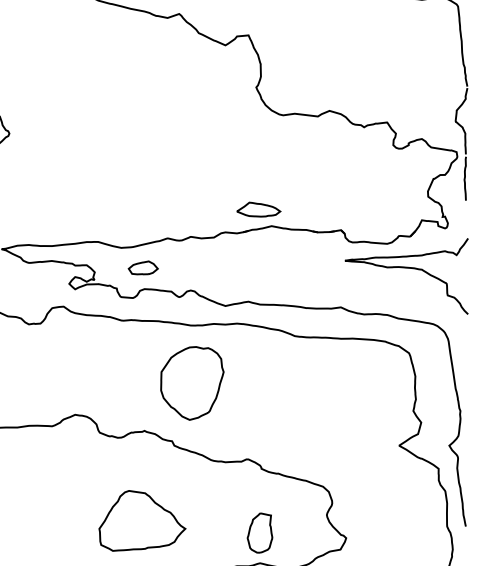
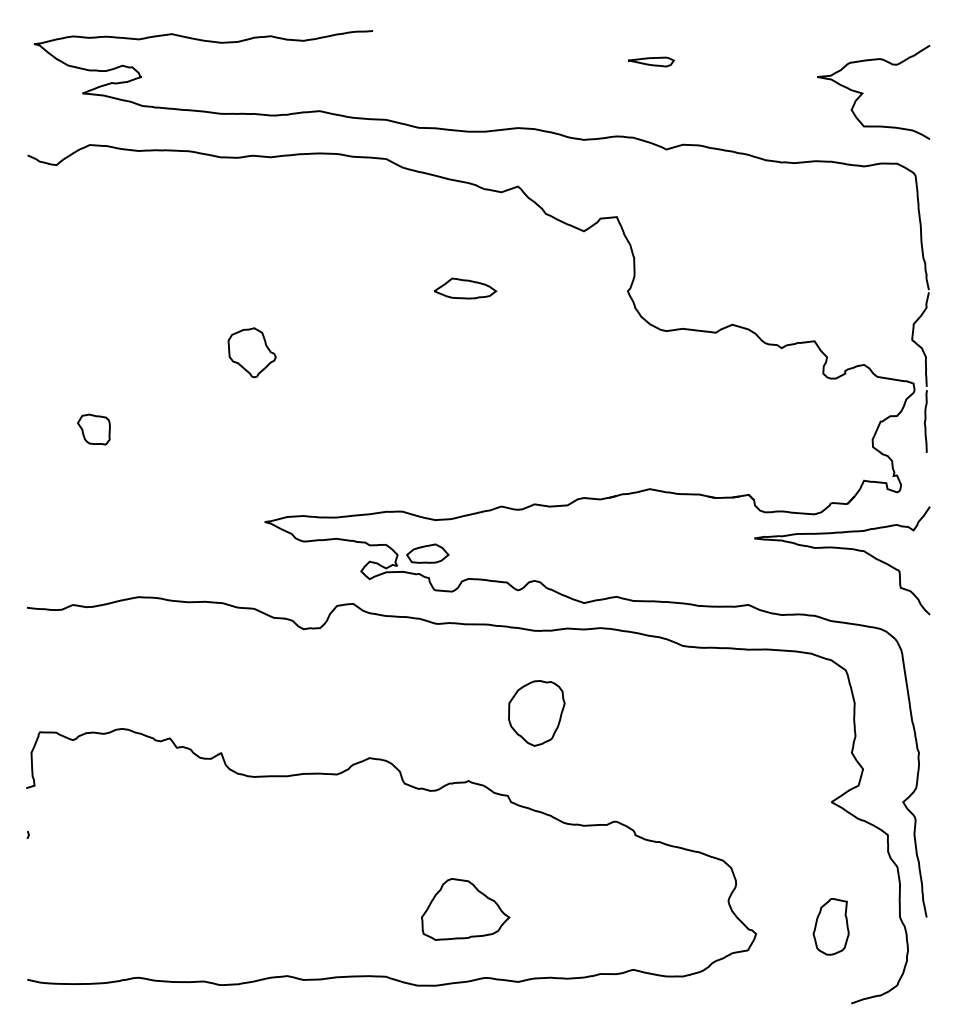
part: (258, 209) -> (465, 288), moved
part: (143, 267) -> (427, 553), moved
part: (192, 383) -> (536, 713), size x0.62
part: (142, 520) -> (465, 909), size x0.71
part: (259, 532) -> (830, 926), moved

